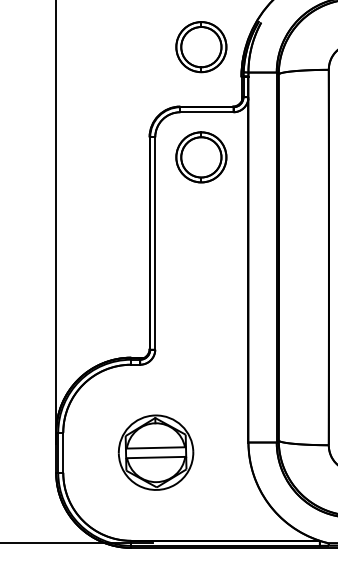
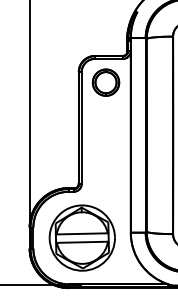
part: (200, 46) -> (105, 24), removed
part: (154, 451) -> (81, 237), size x1.67

